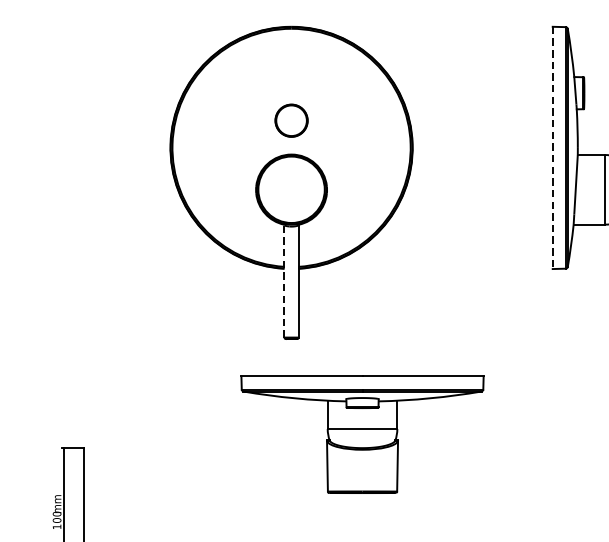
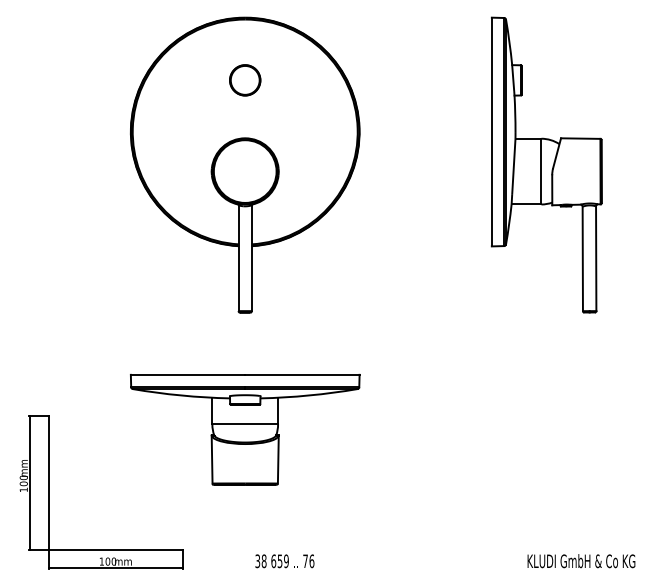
circle: (291, 120) -> (245, 80), moved
line: (552, 148) -> (491, 132), dashed -> solid
line: (284, 281) -> (238, 258), dashed -> solid
part: (362, 434) -> (245, 429), moved

